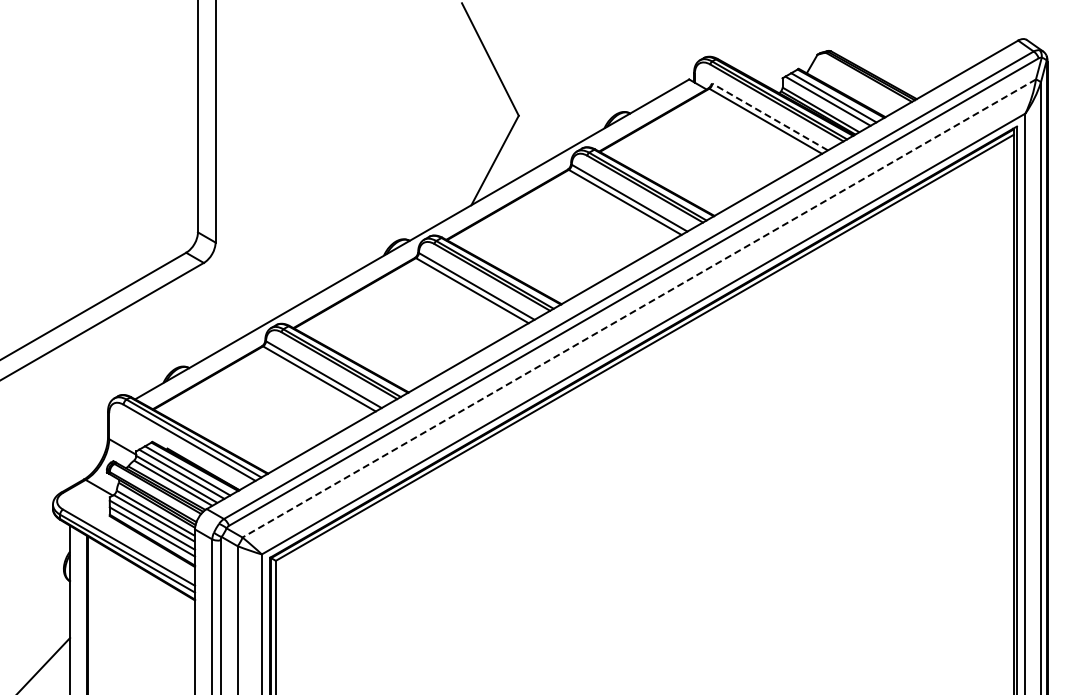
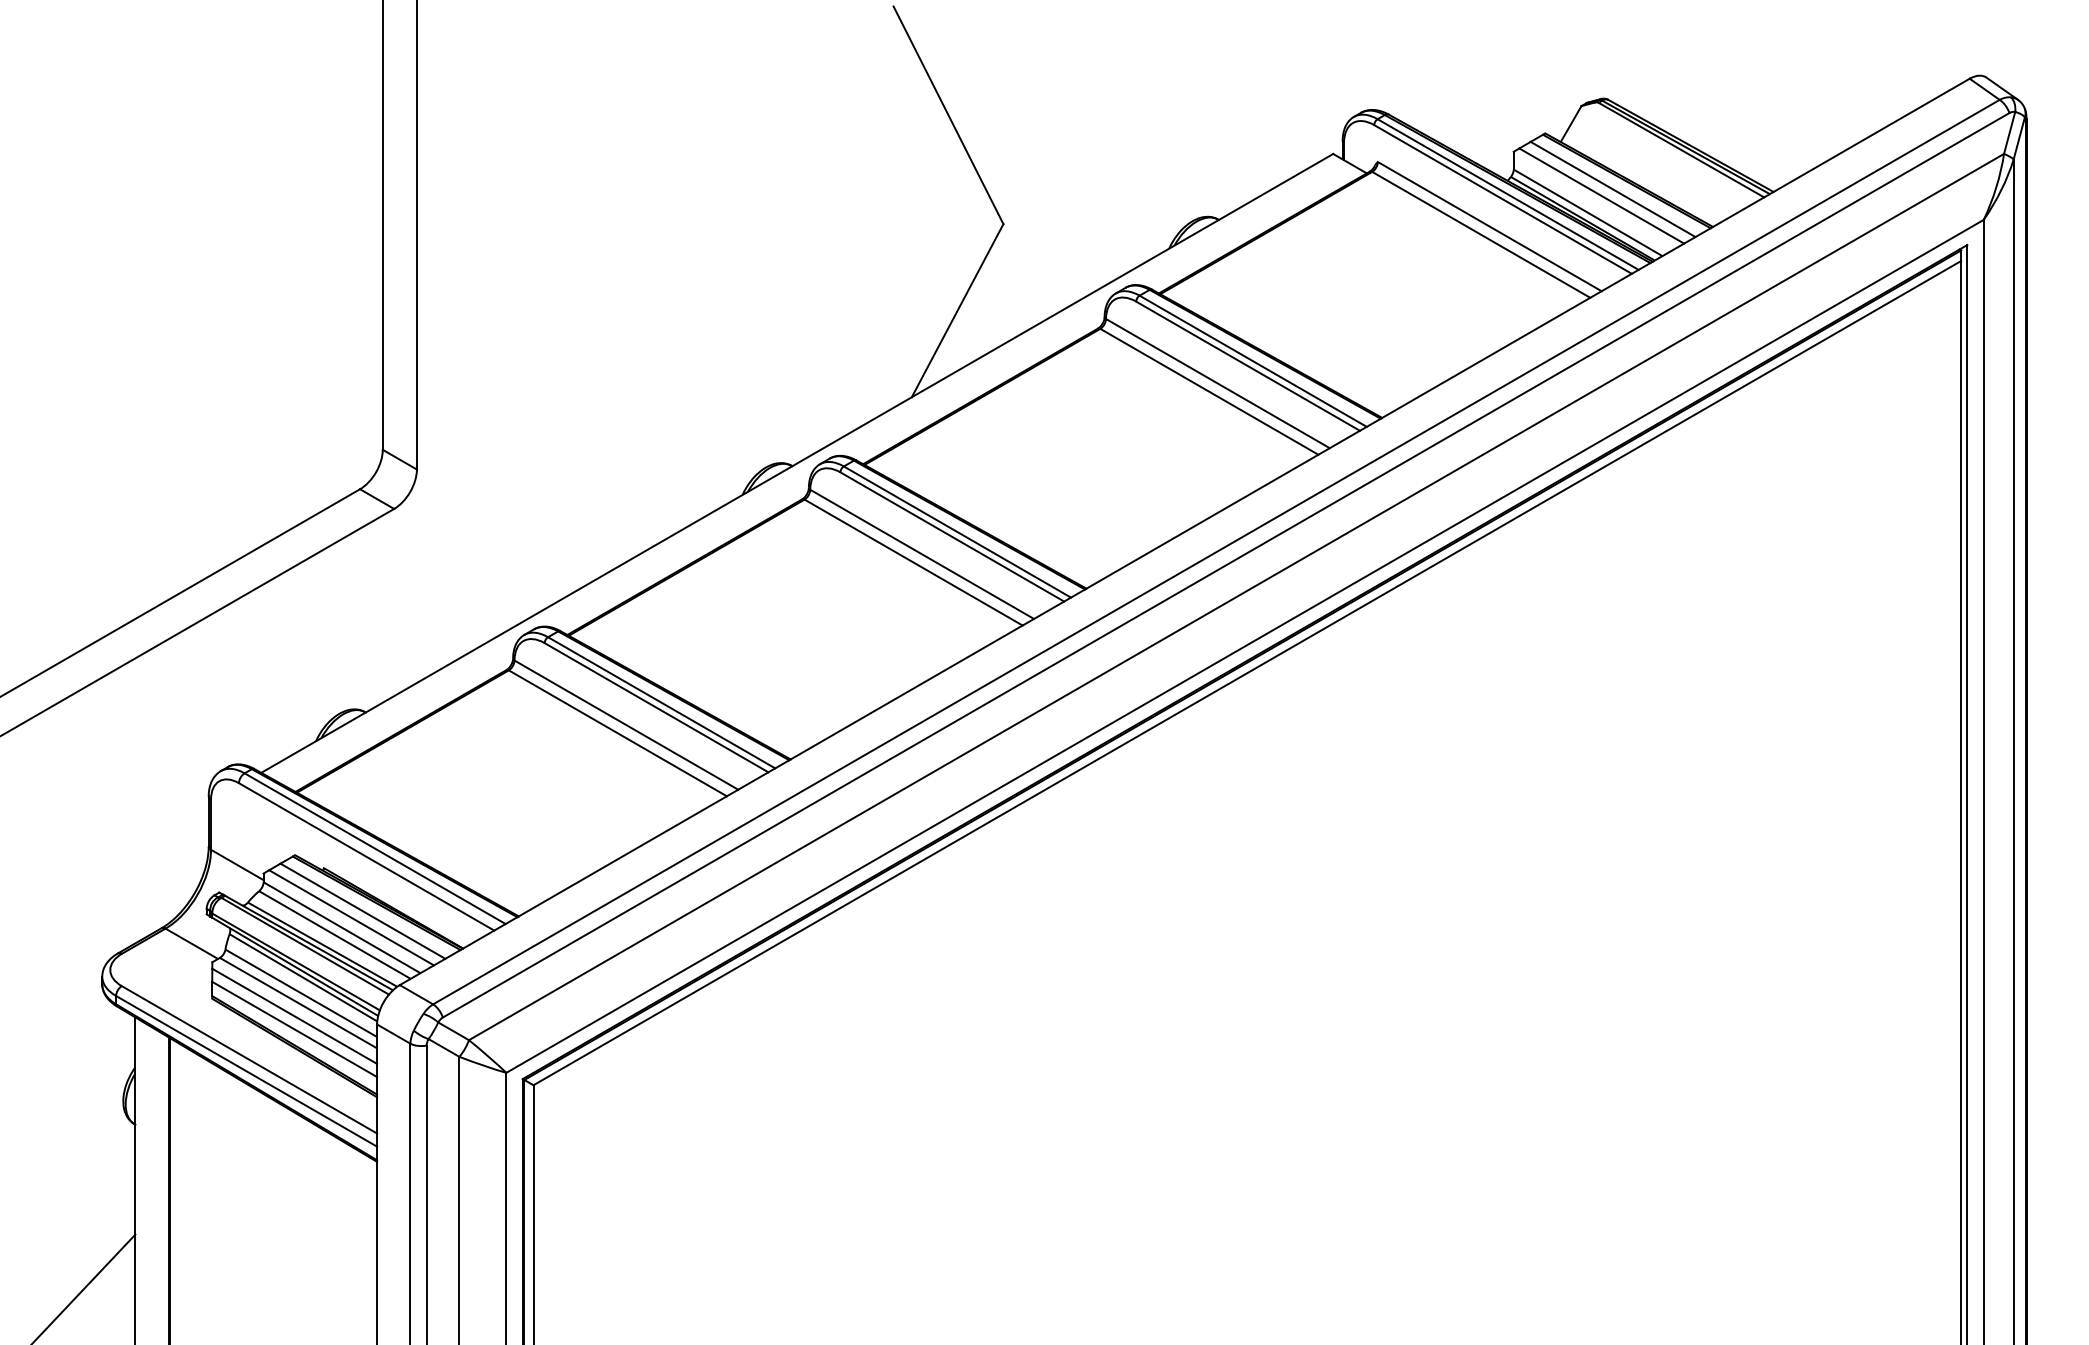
line: (770, 117) -> (1490, 227), dashed -> solid
line: (638, 308) -> (1235, 597), dashed -> solid

